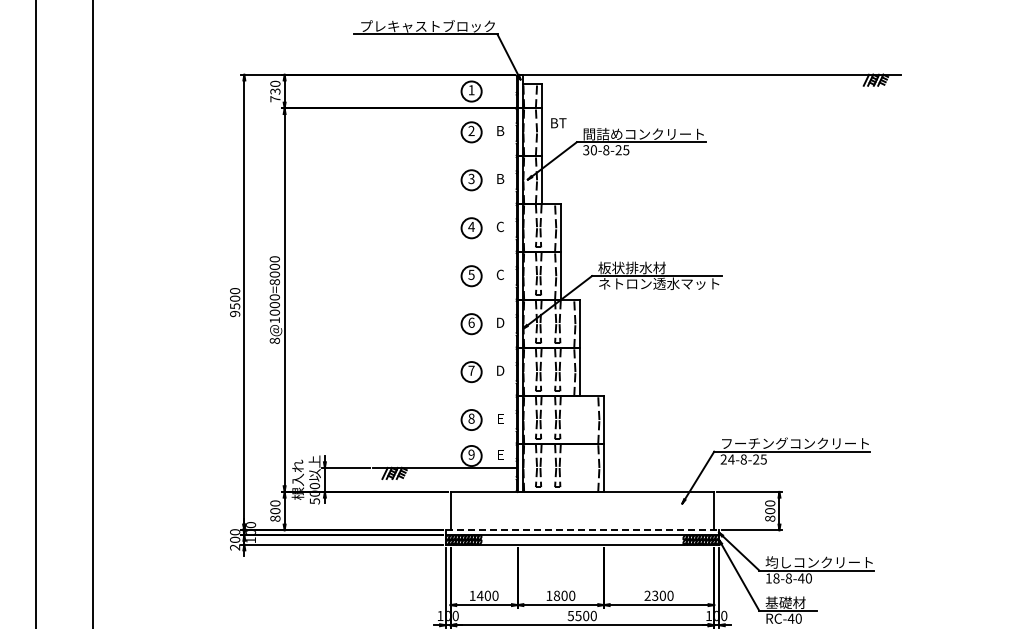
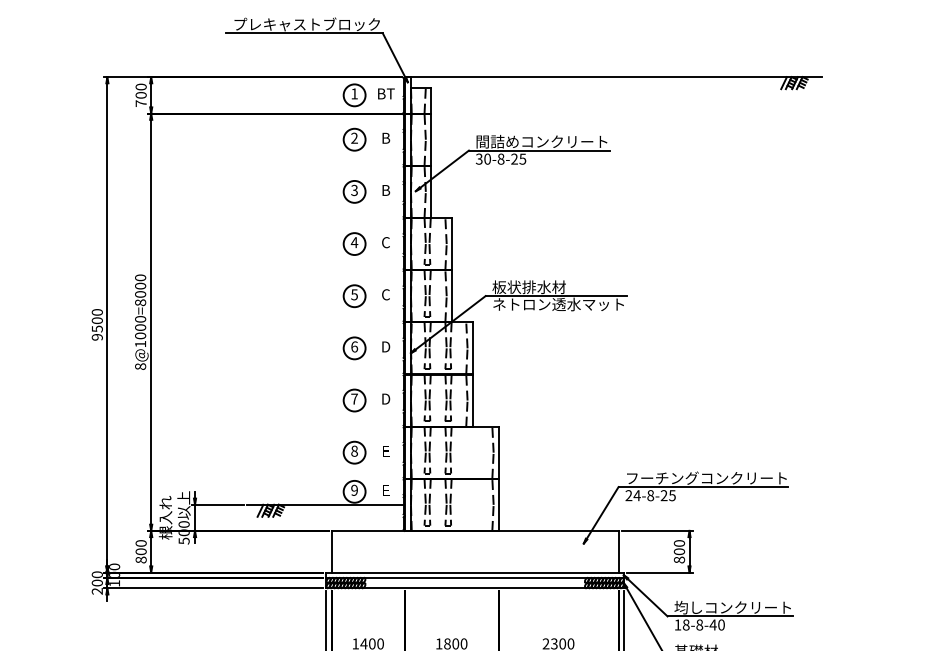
text: (275, 91) -> (141, 95), 730 -> 700
text: (558, 123) -> (386, 94), moved
line: (582, 530) -> (475, 572), dashed -> solid

